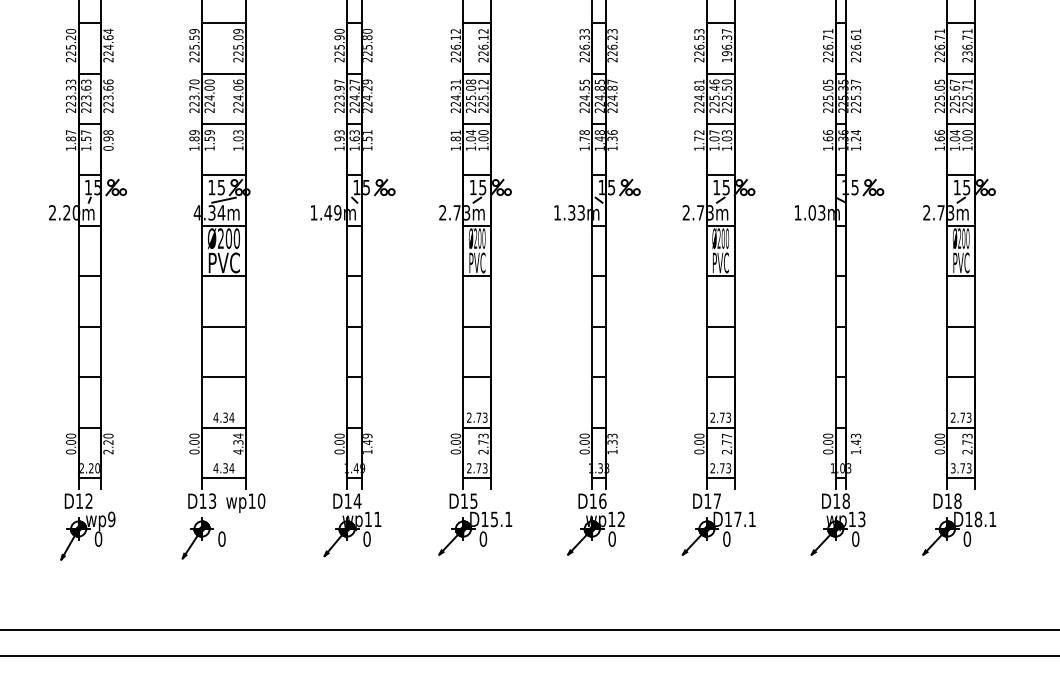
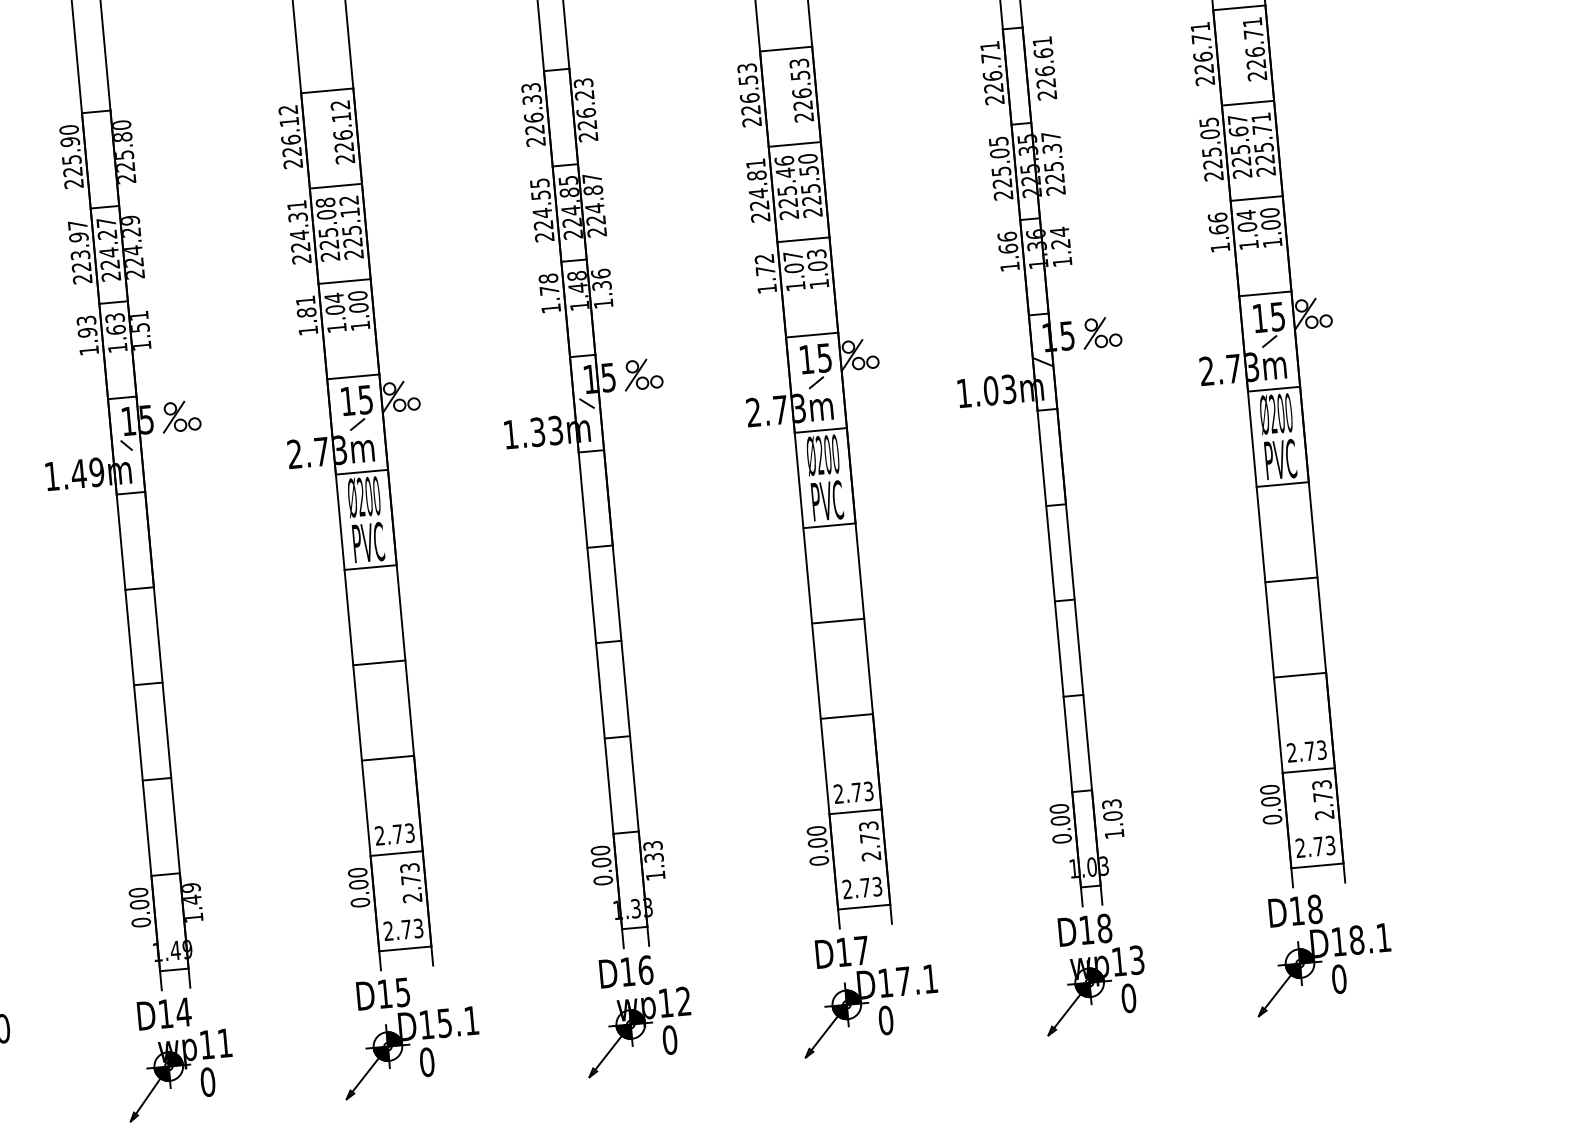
text: (726, 45) -> (800, 90), 196.37 -> 226.53
text: (967, 53) -> (1256, 63), 236.71 -> 226.71
text: (726, 435) -> (867, 825), 2.77 -> 2.73
text: (855, 442) -> (1111, 816), 1.43 -> 1.03
text: (953, 468) -> (1301, 848), 3.73 -> 2.73

